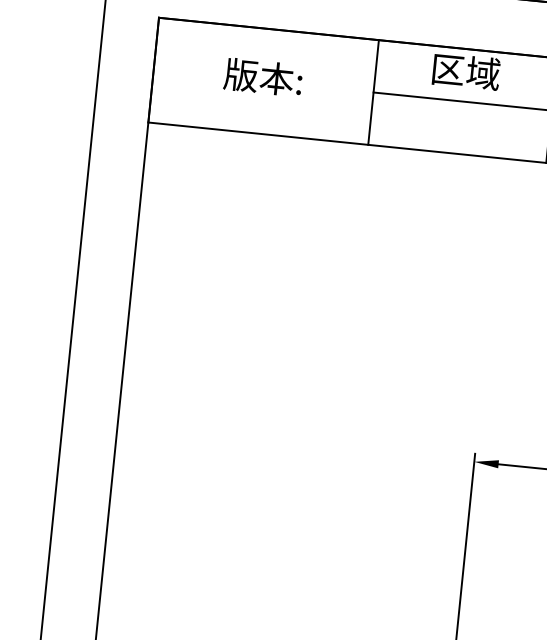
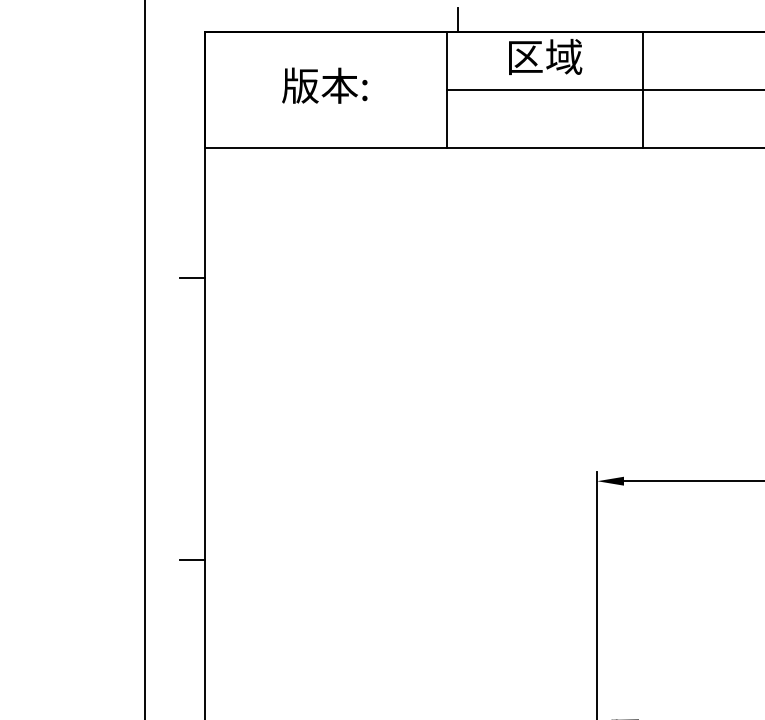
line: (390, 29) -> (458, 19), added
line: (125, 239) -> (192, 277), added
line: (99, 496) -> (192, 560), added

